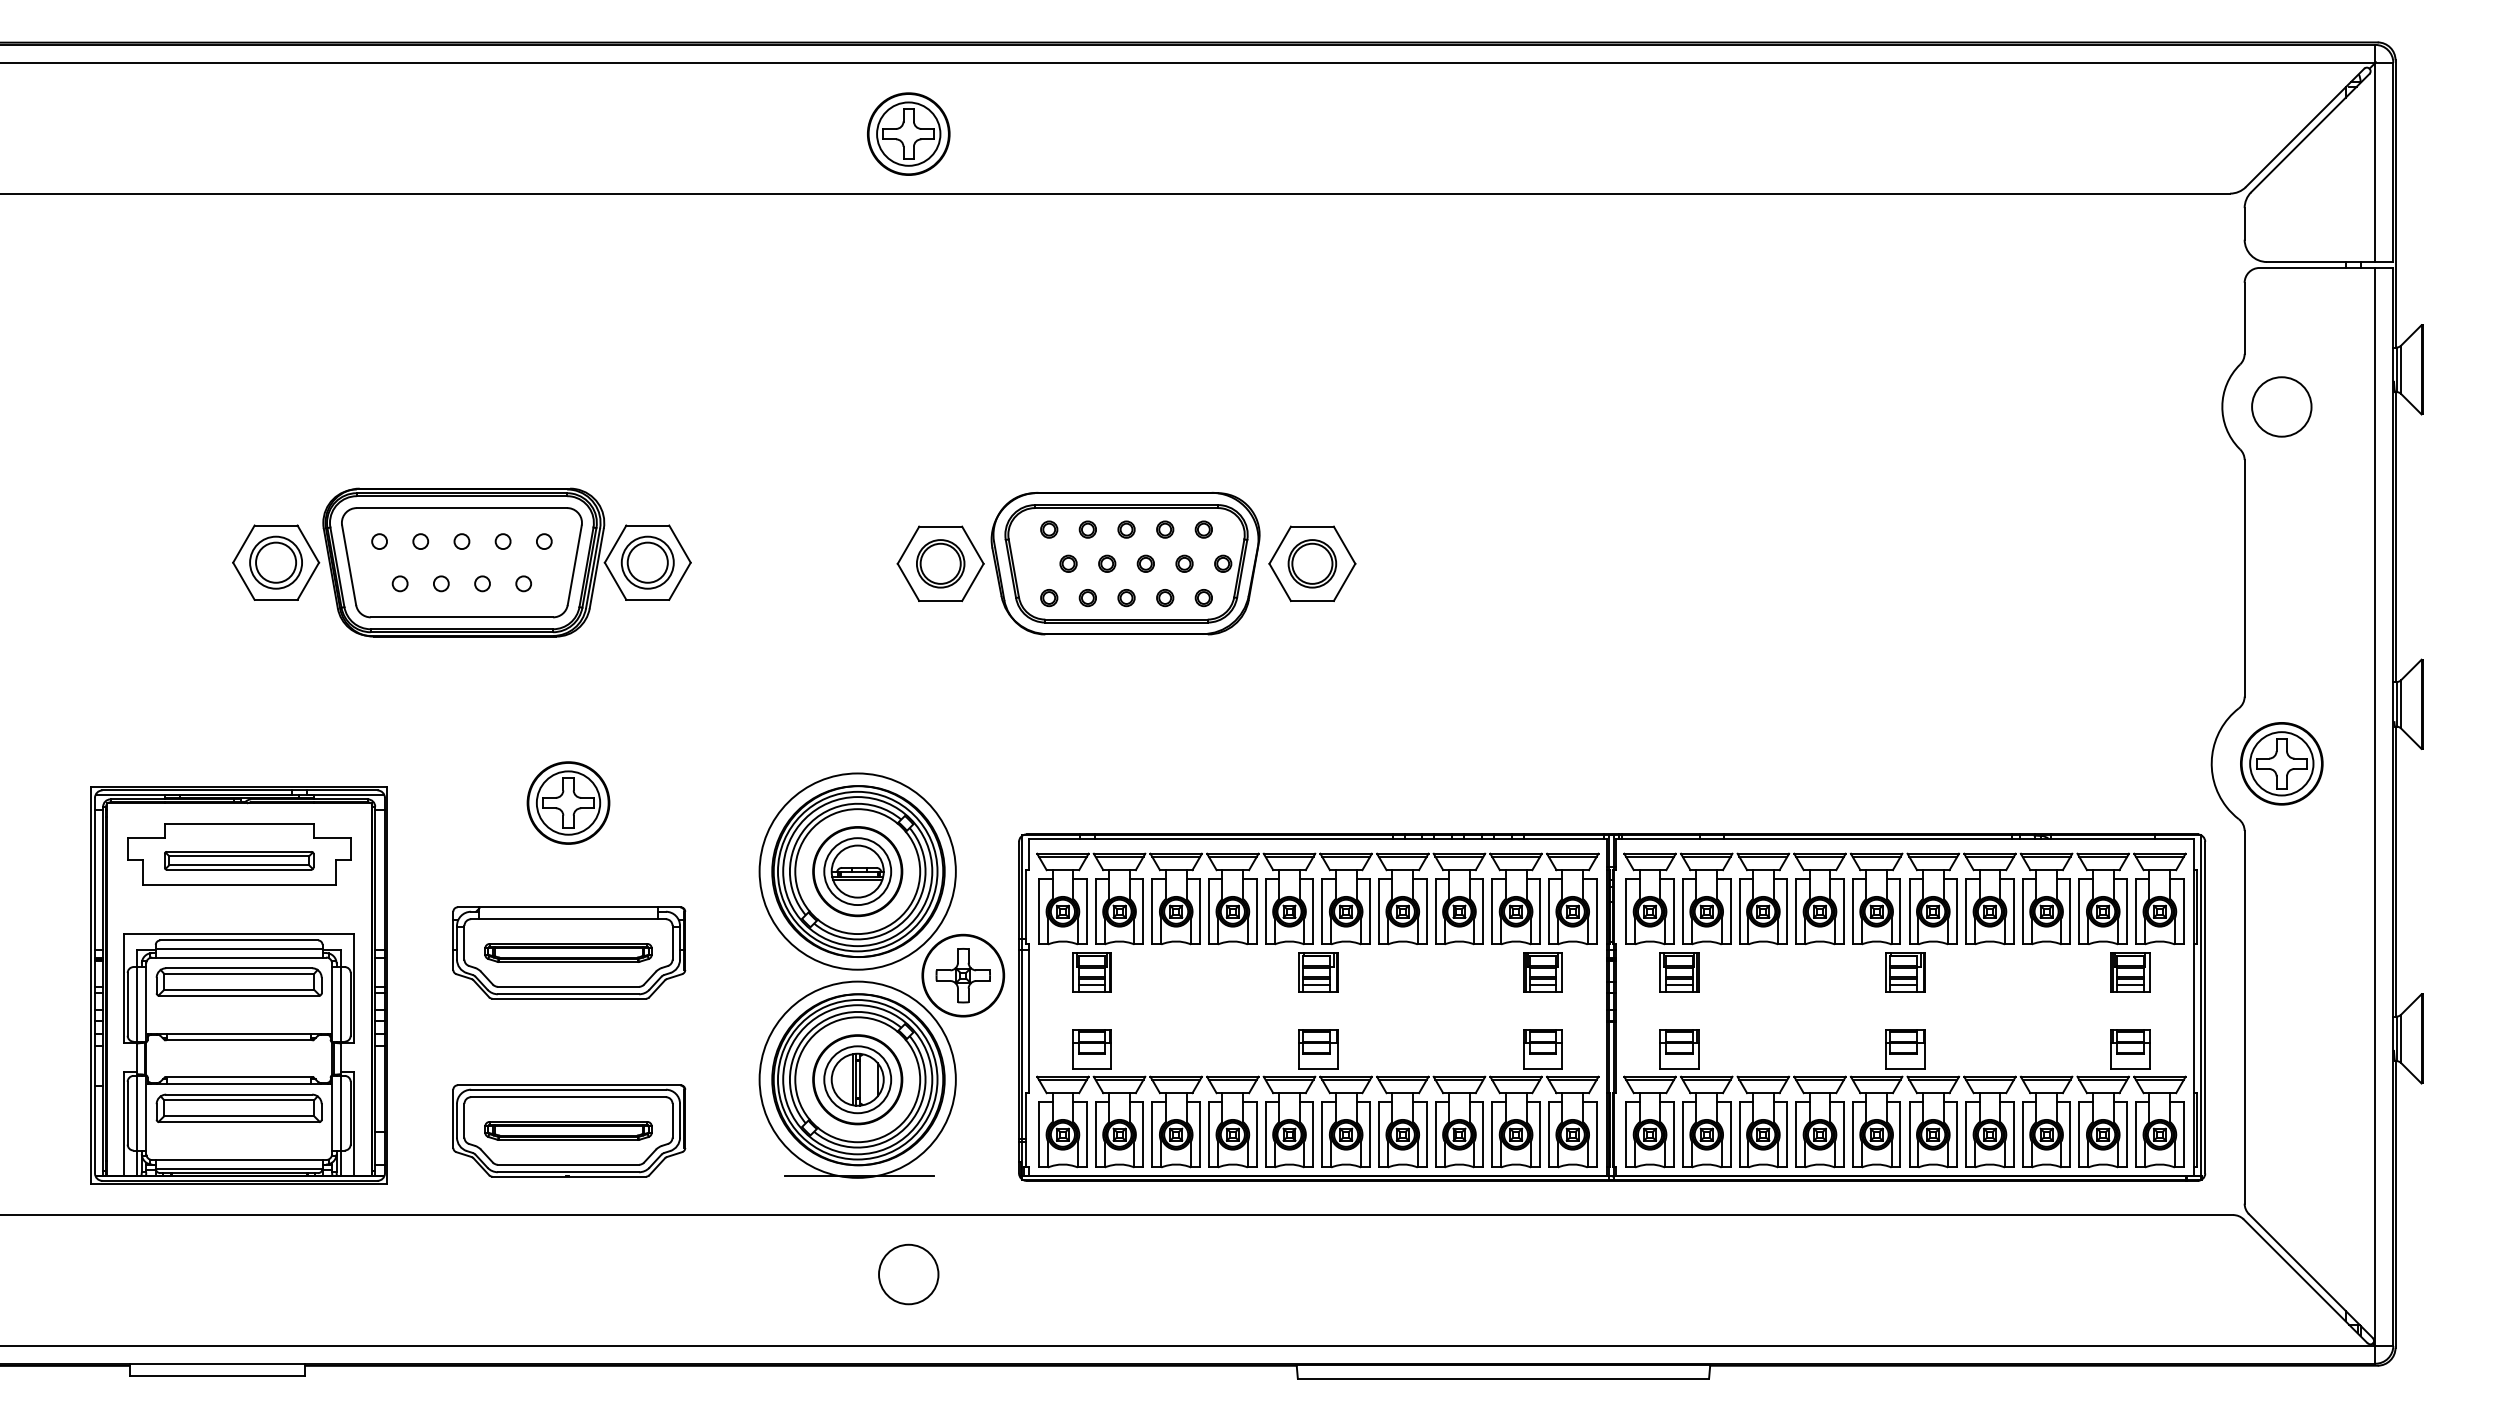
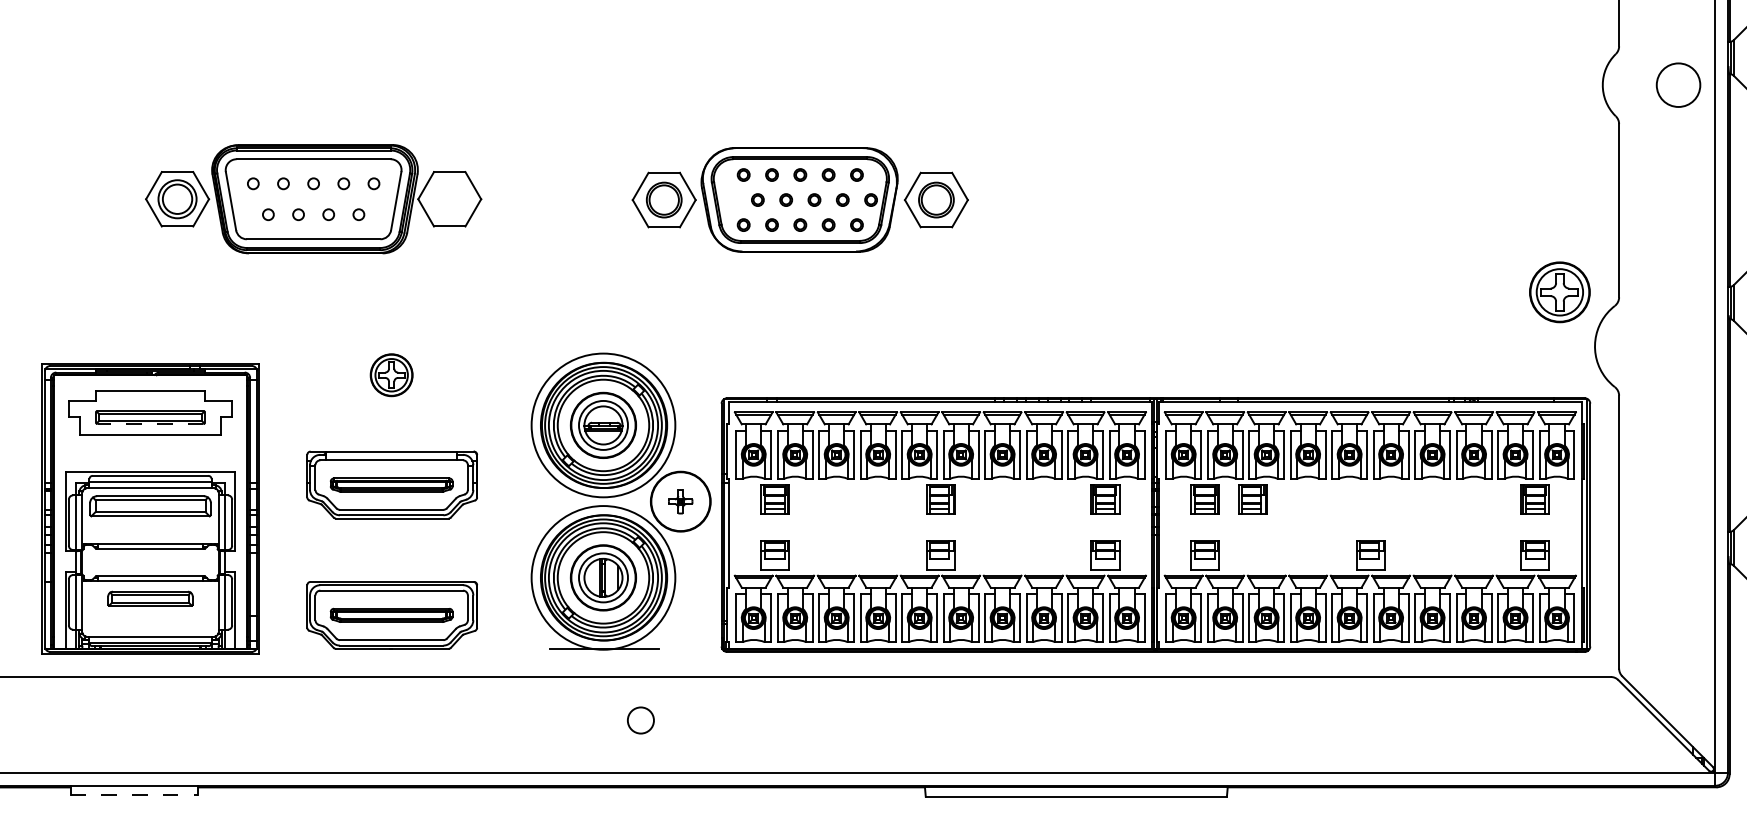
circle: (2281, 406) -> (1678, 84), moved
part: (647, 562) -> (449, 199), removed
part: (2281, 763) -> (1559, 292), moved
part: (568, 802) -> (391, 374), size x0.7
line: (238, 869) -> (150, 423), solid -> dashed
part: (1905, 972) -> (1252, 499), moved
part: (962, 975) -> (680, 501), size x0.6
part: (238, 1107) -> (150, 598), size x0.7
circle: (908, 1274) -> (640, 720), size x0.6
line: (217, 1376) -> (134, 795), solid -> dashed

